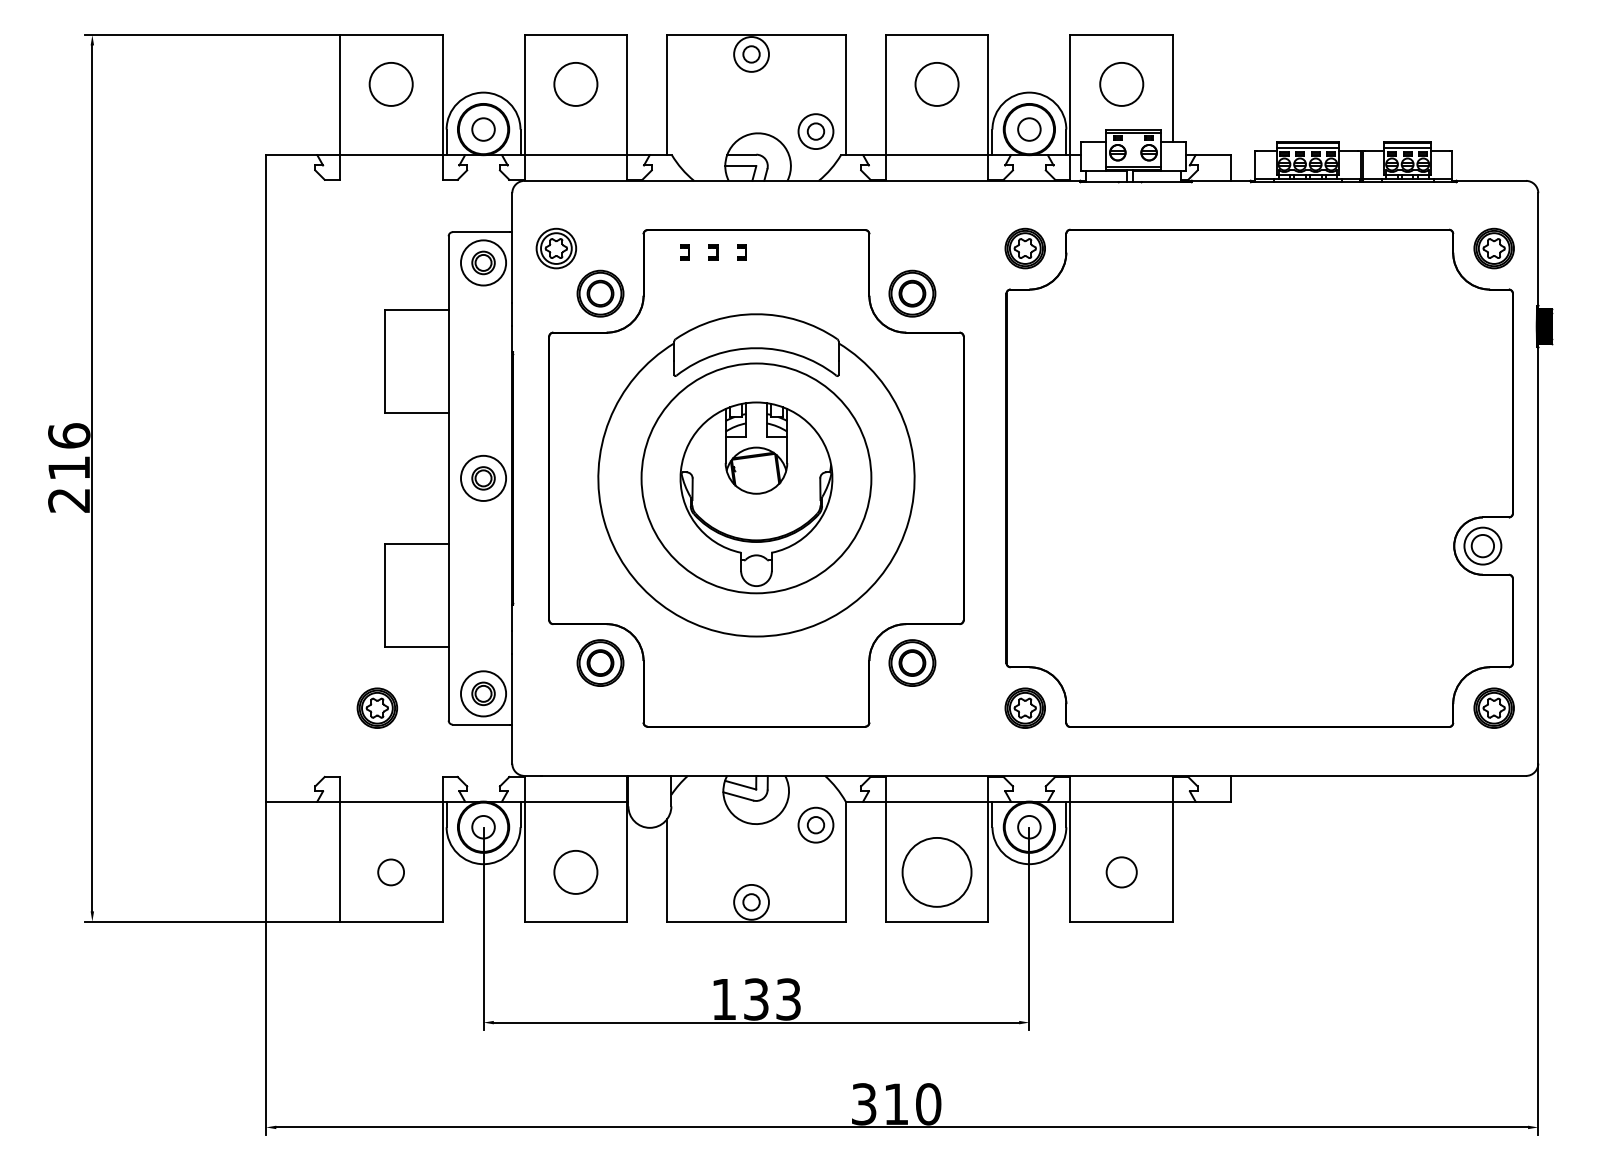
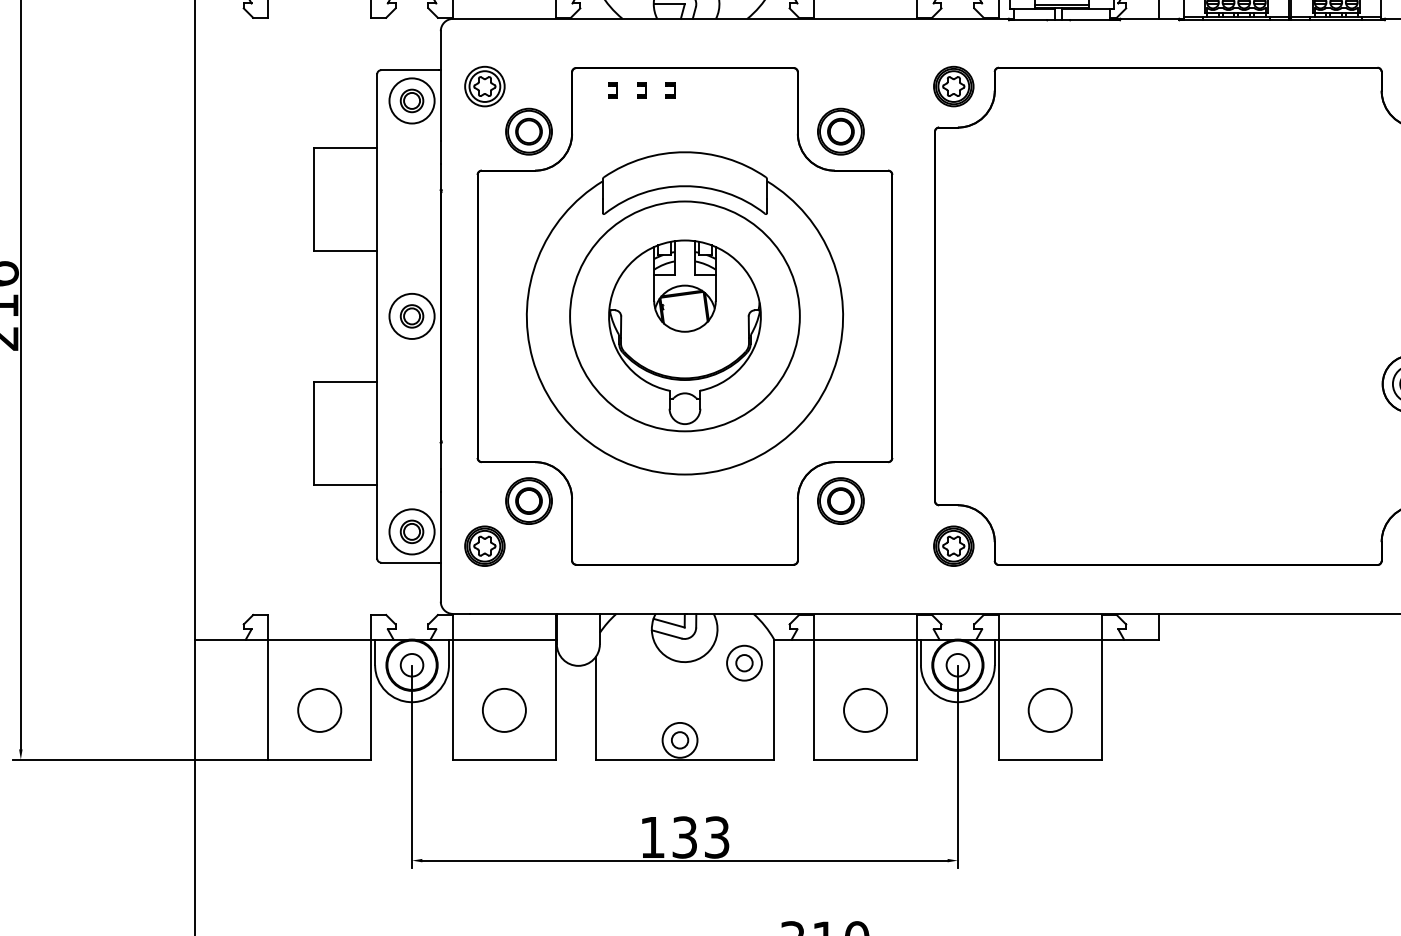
part: (377, 707) -> (485, 545), moved
circle: (936, 871) -> (865, 709), size x0.62
circle: (1121, 871) -> (1050, 709), size x1.43
circle: (390, 872) -> (319, 710), size x1.67

